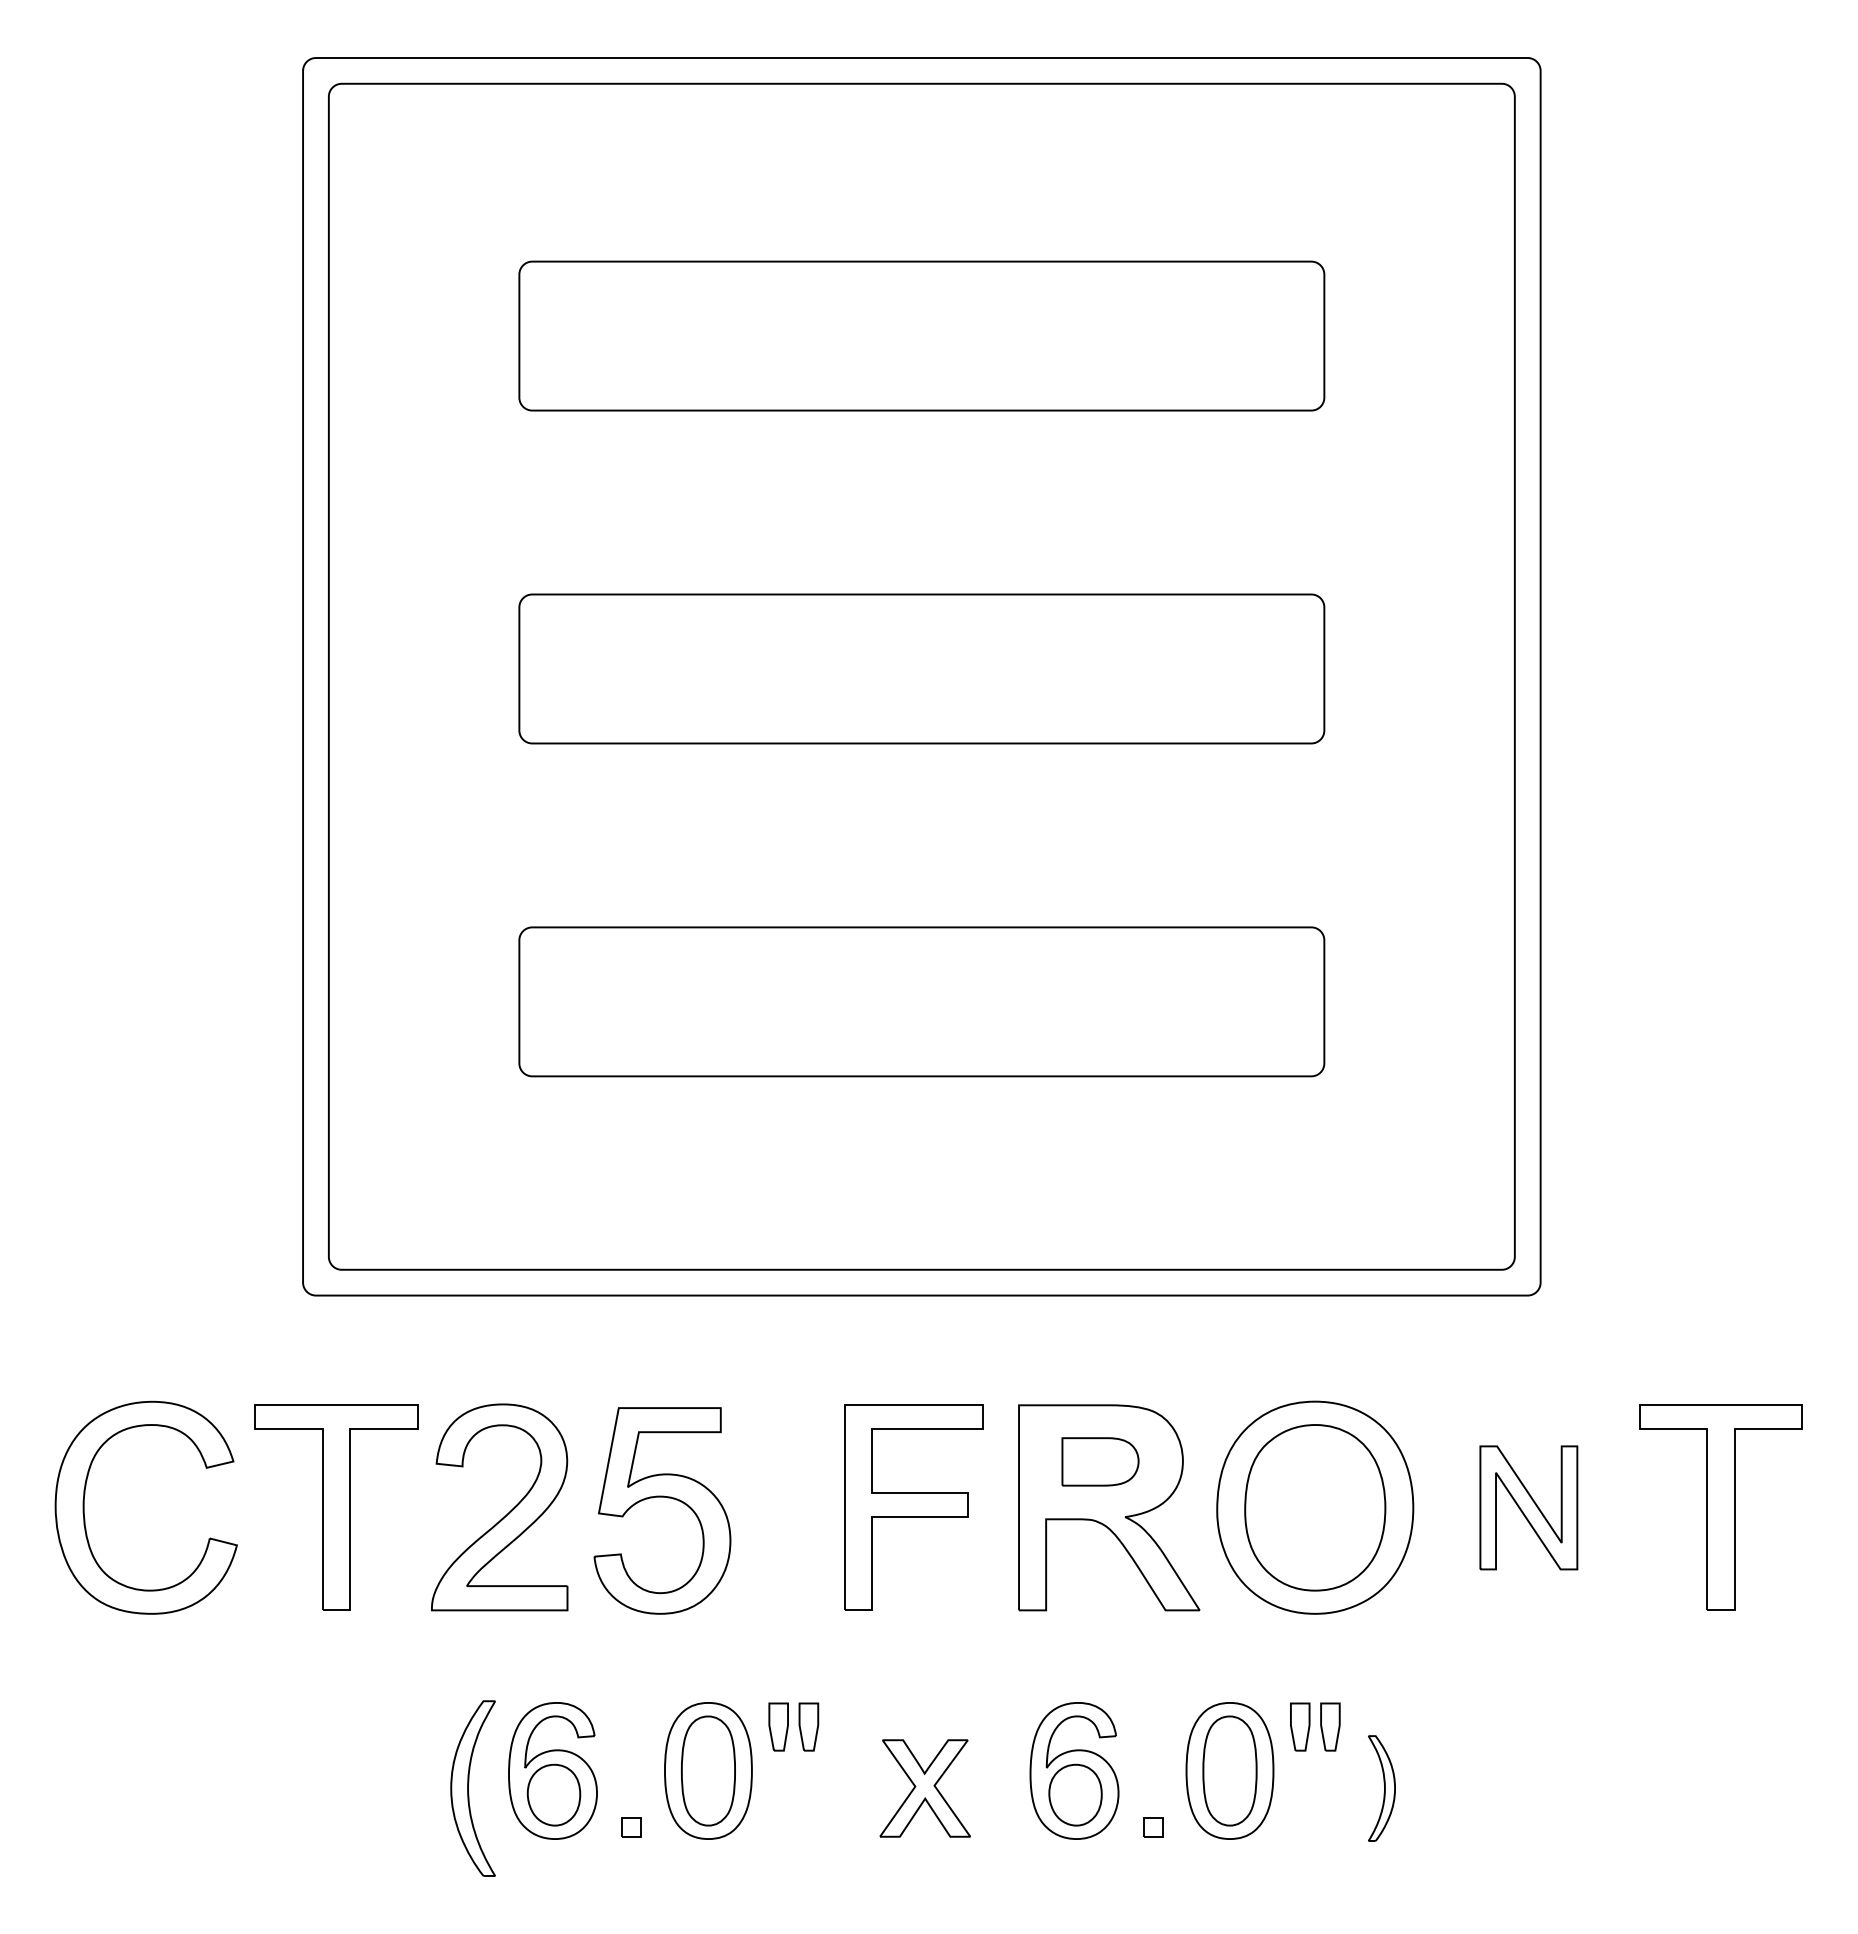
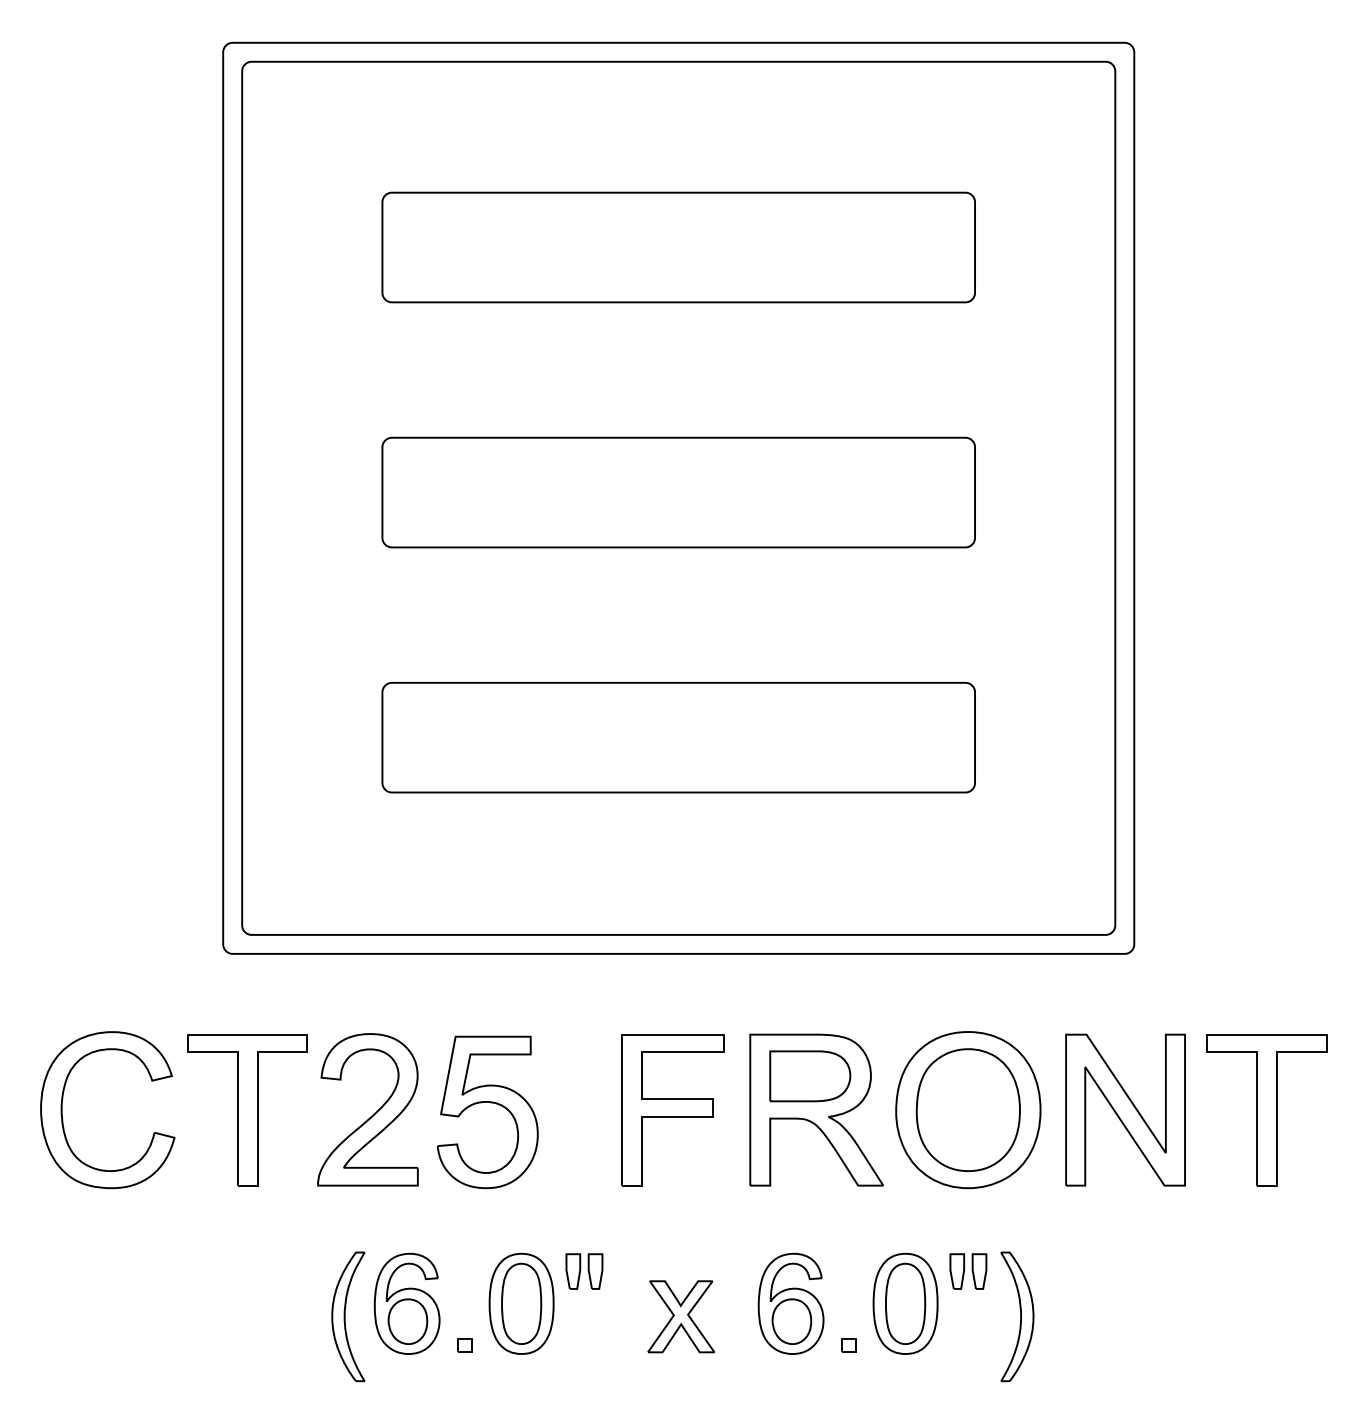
part: (1100, 1461) -> (810, 1076), size x1.43
part: (1528, 1507) -> (1125, 1109), size x1.67
part: (1381, 1788) -> (1017, 1316), size x1.67

